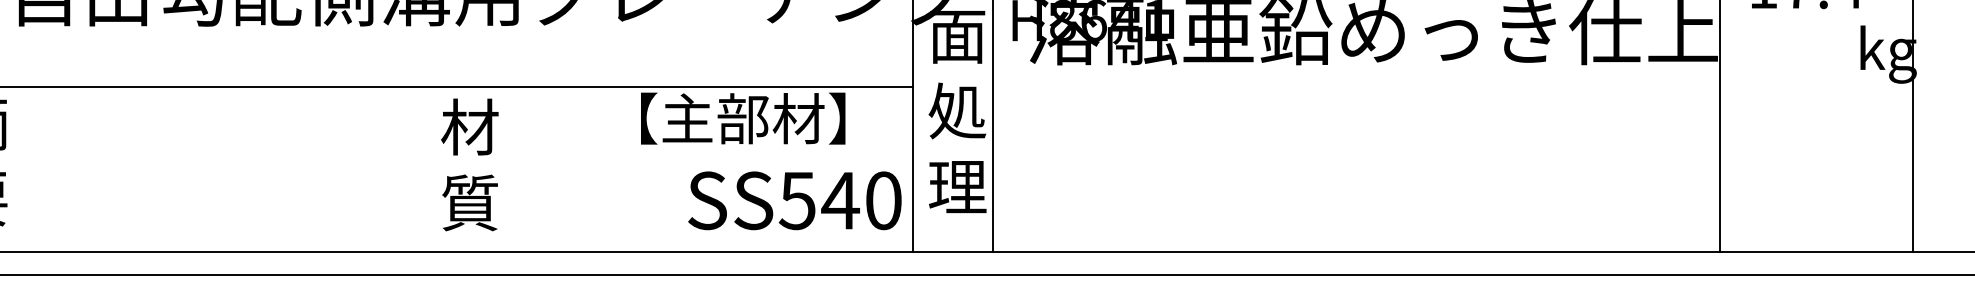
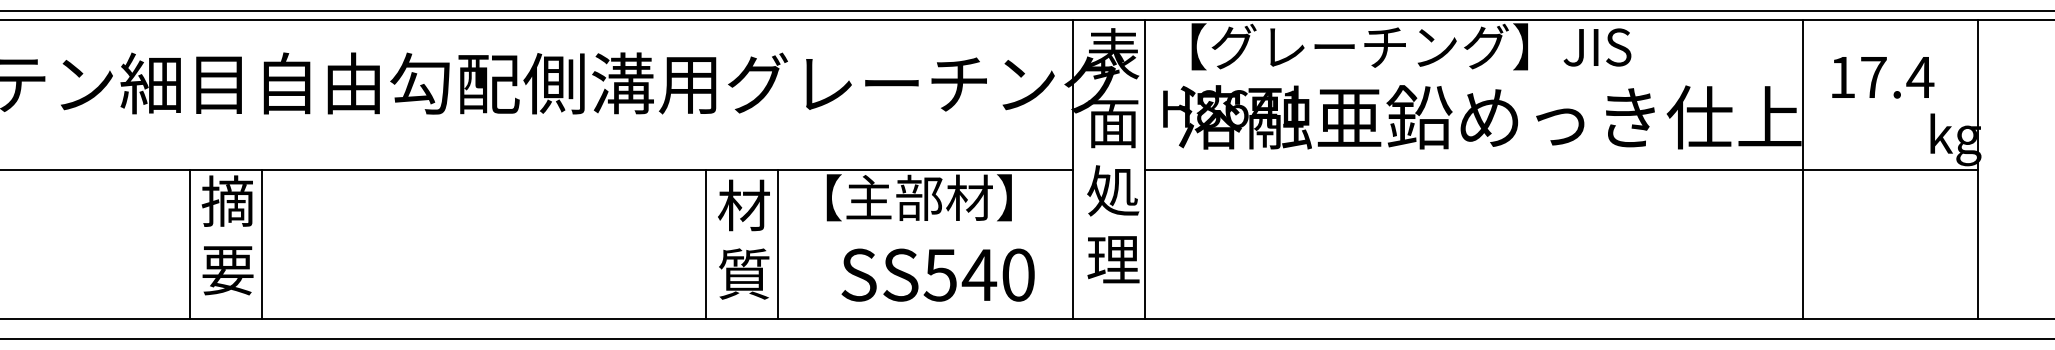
line: (1452, 87) -> (1561, 169), added
text: (469, 164) -> (743, 239), moved
line: (17, 169) -> (262, 243), added
line: (507, 169) -> (706, 243), added
line: (587, 169) -> (778, 243), added
text: (794, 200) -> (937, 274), moved

